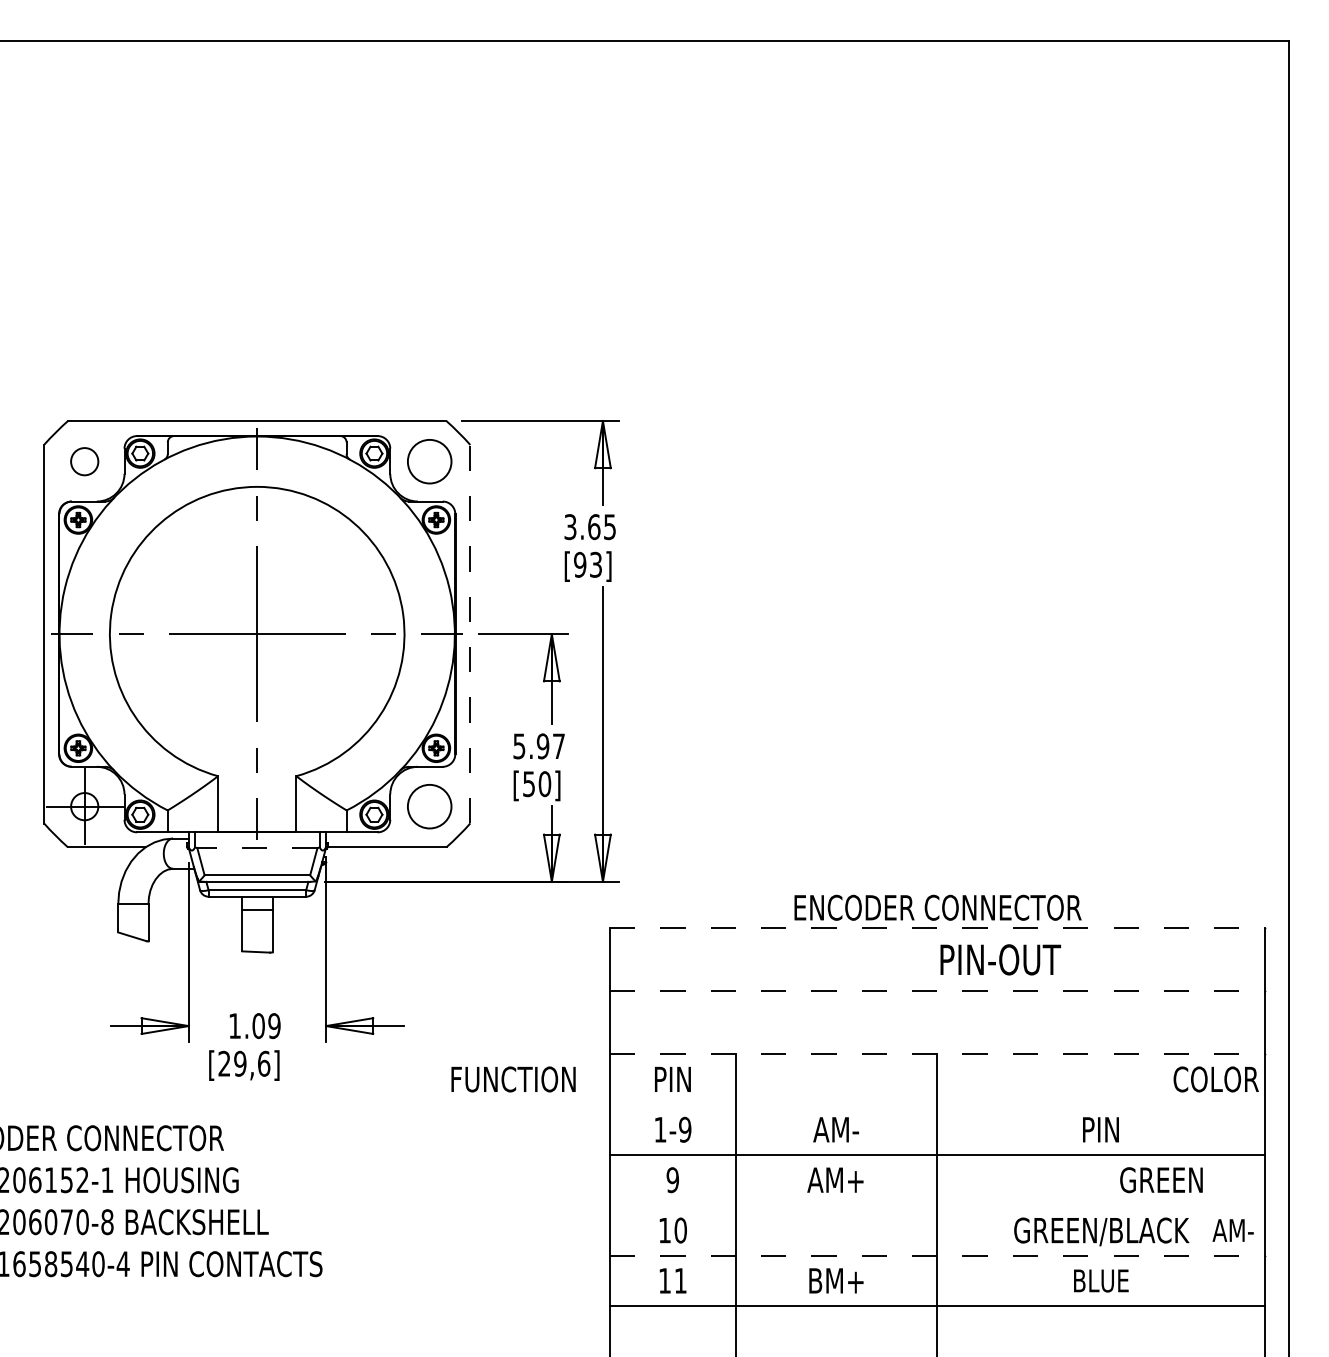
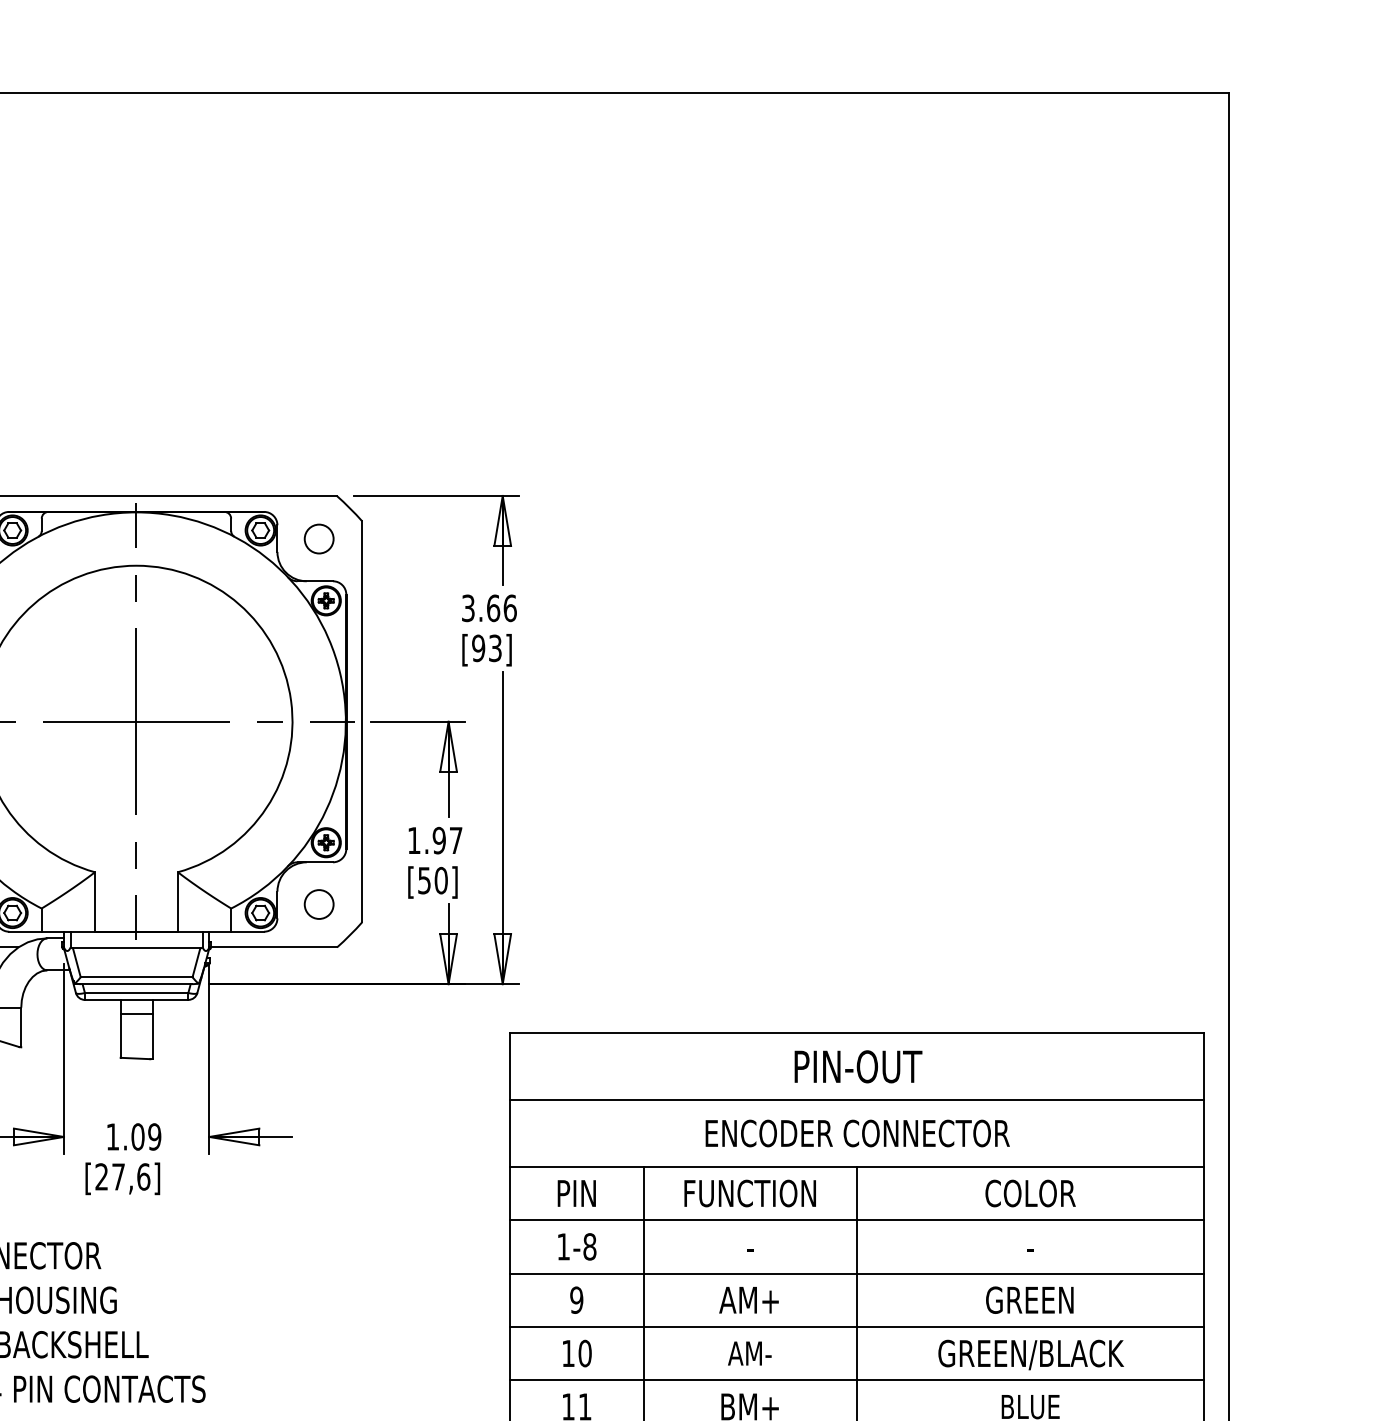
circle: (429, 461) -> (318, 538), size x0.62
text: (610, 527) -> (510, 608), 3.65 -> 3.66
line: (470, 633) -> (362, 721), dashed -> solid
text: (519, 746) -> (414, 840), 5.97 -> 1.97
circle: (429, 806) -> (318, 904), size x0.62
line: (256, 848) -> (135, 948), dashed -> solid
text: (937, 907) -> (857, 1133), moved
line: (937, 928) -> (857, 1033), dashed -> solid
text: (1000, 959) -> (858, 1066), moved
line: (937, 991) -> (857, 1100), dashed -> solid
line: (937, 1054) -> (857, 1167), dashed -> solid
text: (240, 1063) -> (118, 1176), [29,6] -> [27,6]
text: (513, 1079) -> (750, 1193), moved
text: (1215, 1079) -> (1029, 1193), moved
line: (936, 1104) -> (856, 1220), added
text: (685, 1129) -> (590, 1246), 1-9 -> 1-8
text: (835, 1129) -> (749, 1246), AM- -> -
text: (1100, 1129) -> (1029, 1246), PIN -> -
text: (1161, 1180) -> (1029, 1300), moved
line: (936, 1205) -> (856, 1327), added
text: (1232, 1230) -> (749, 1353), moved
line: (937, 1255) -> (857, 1380), dashed -> solid

